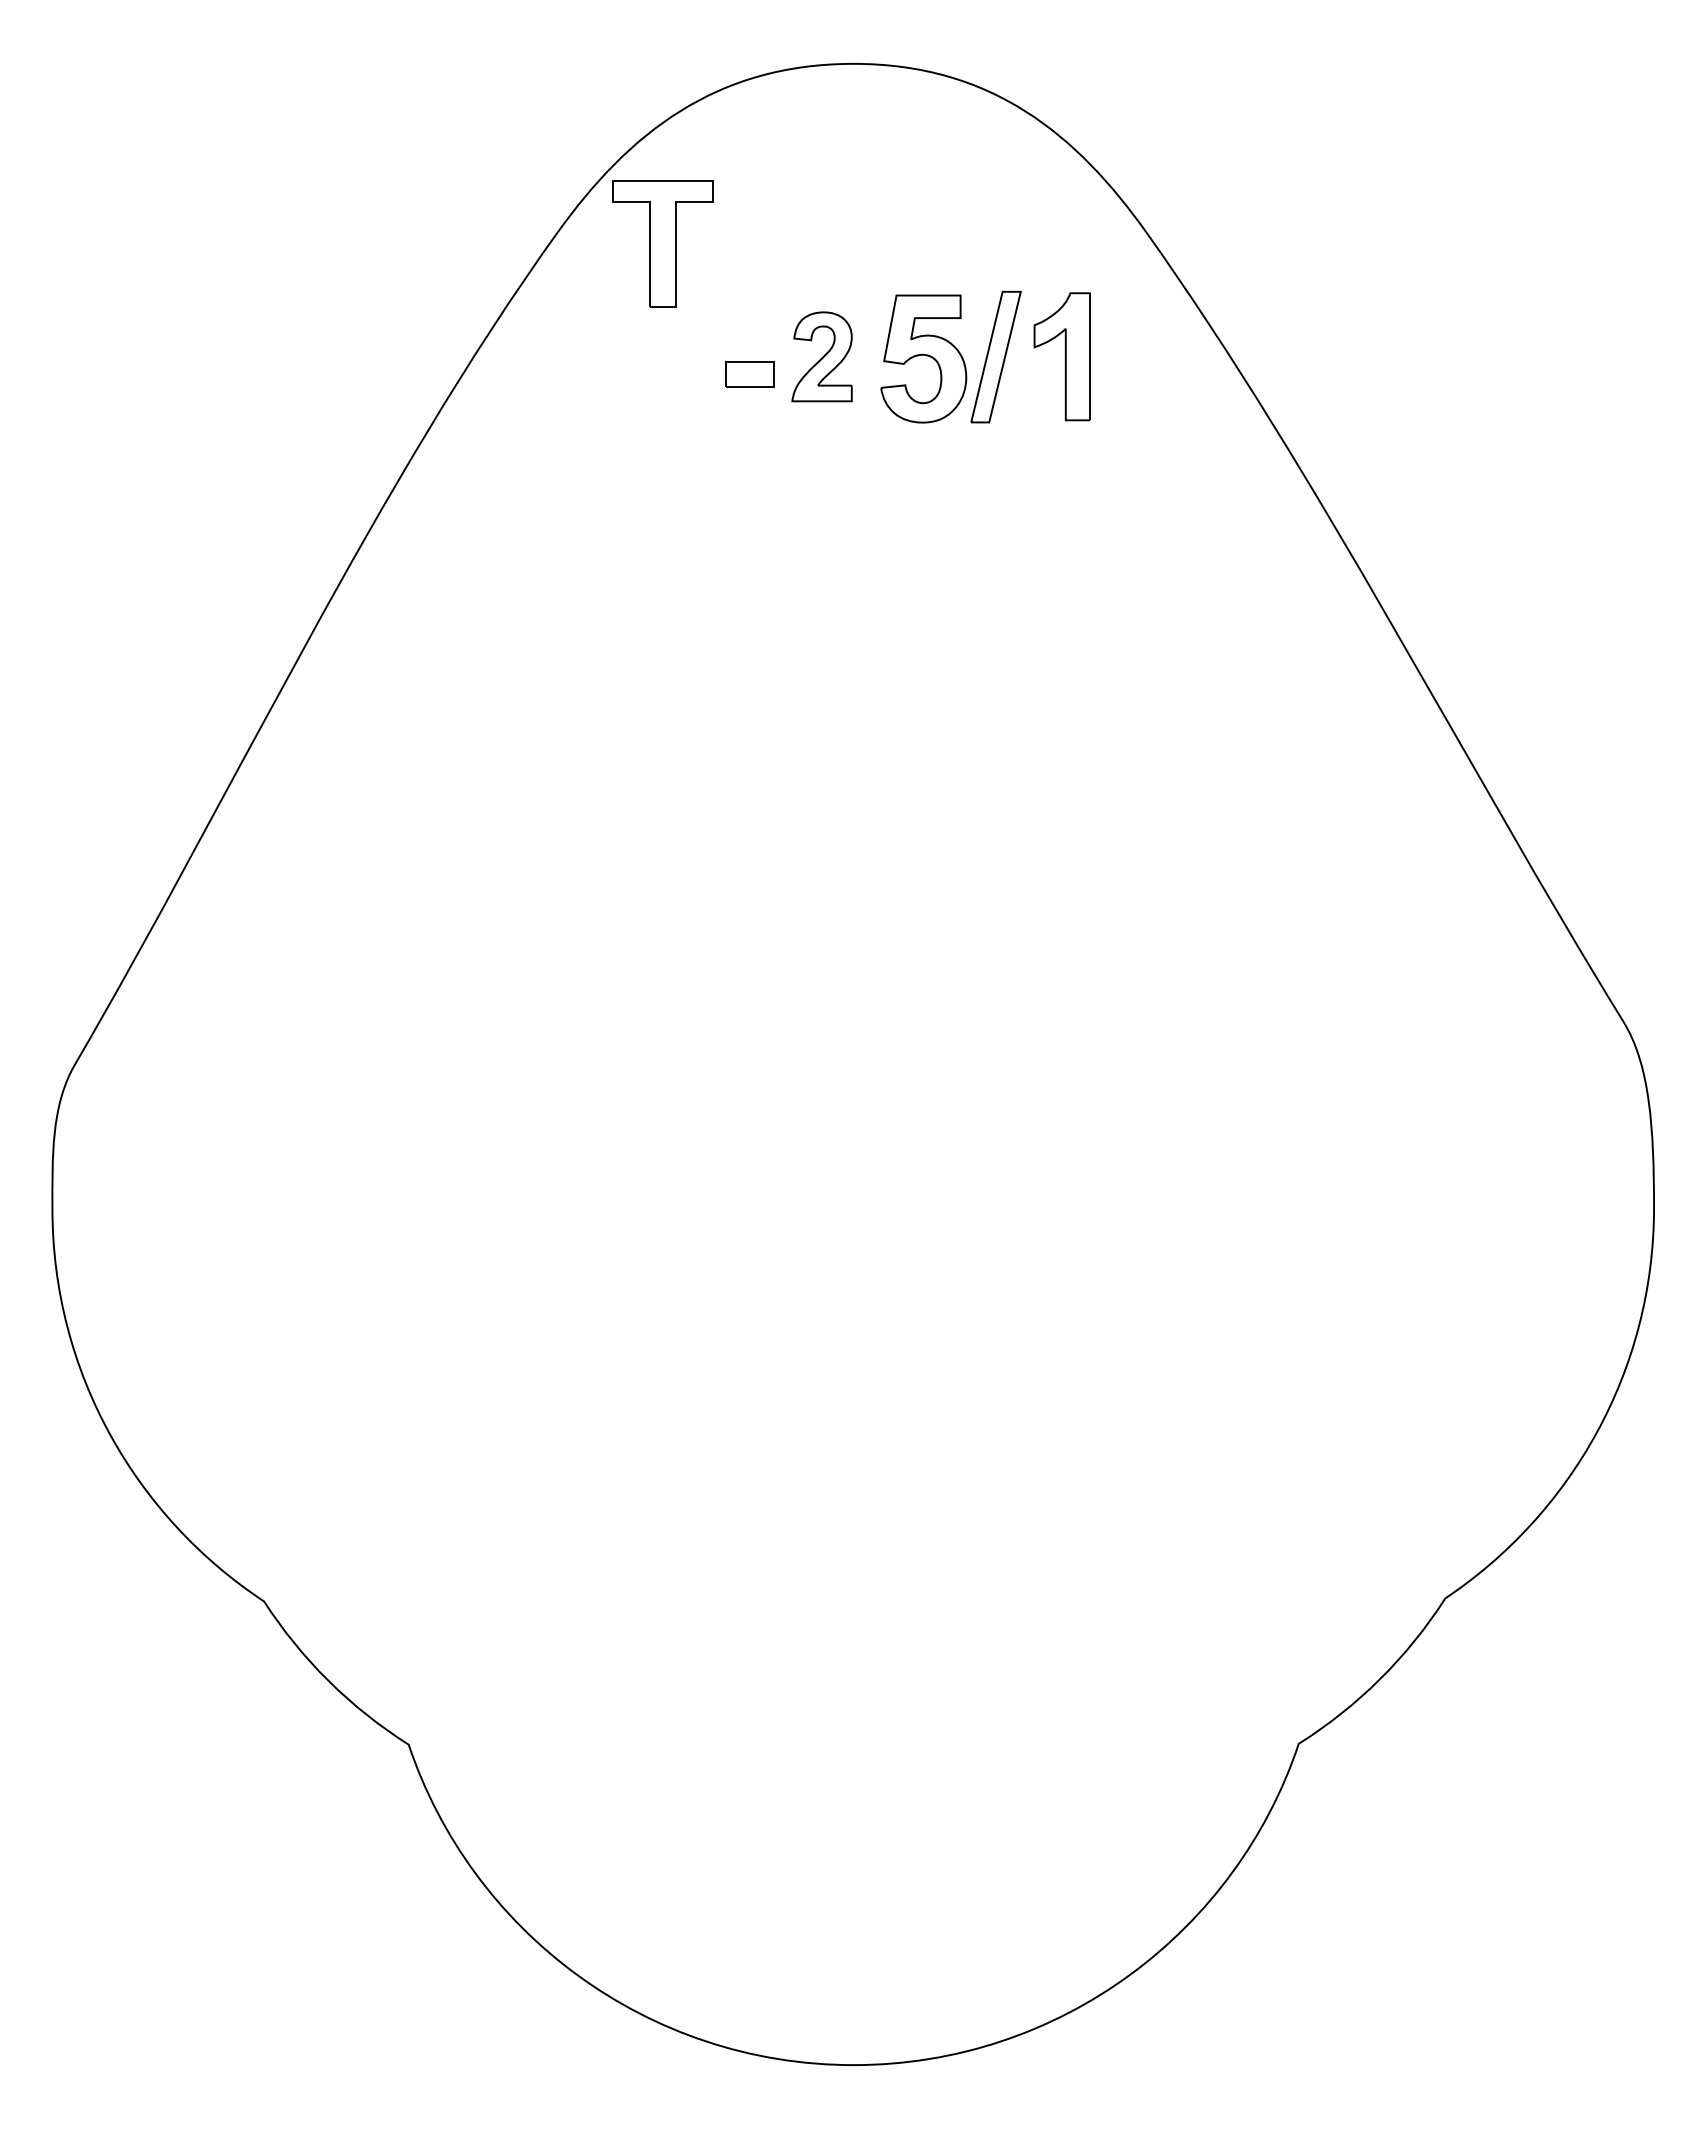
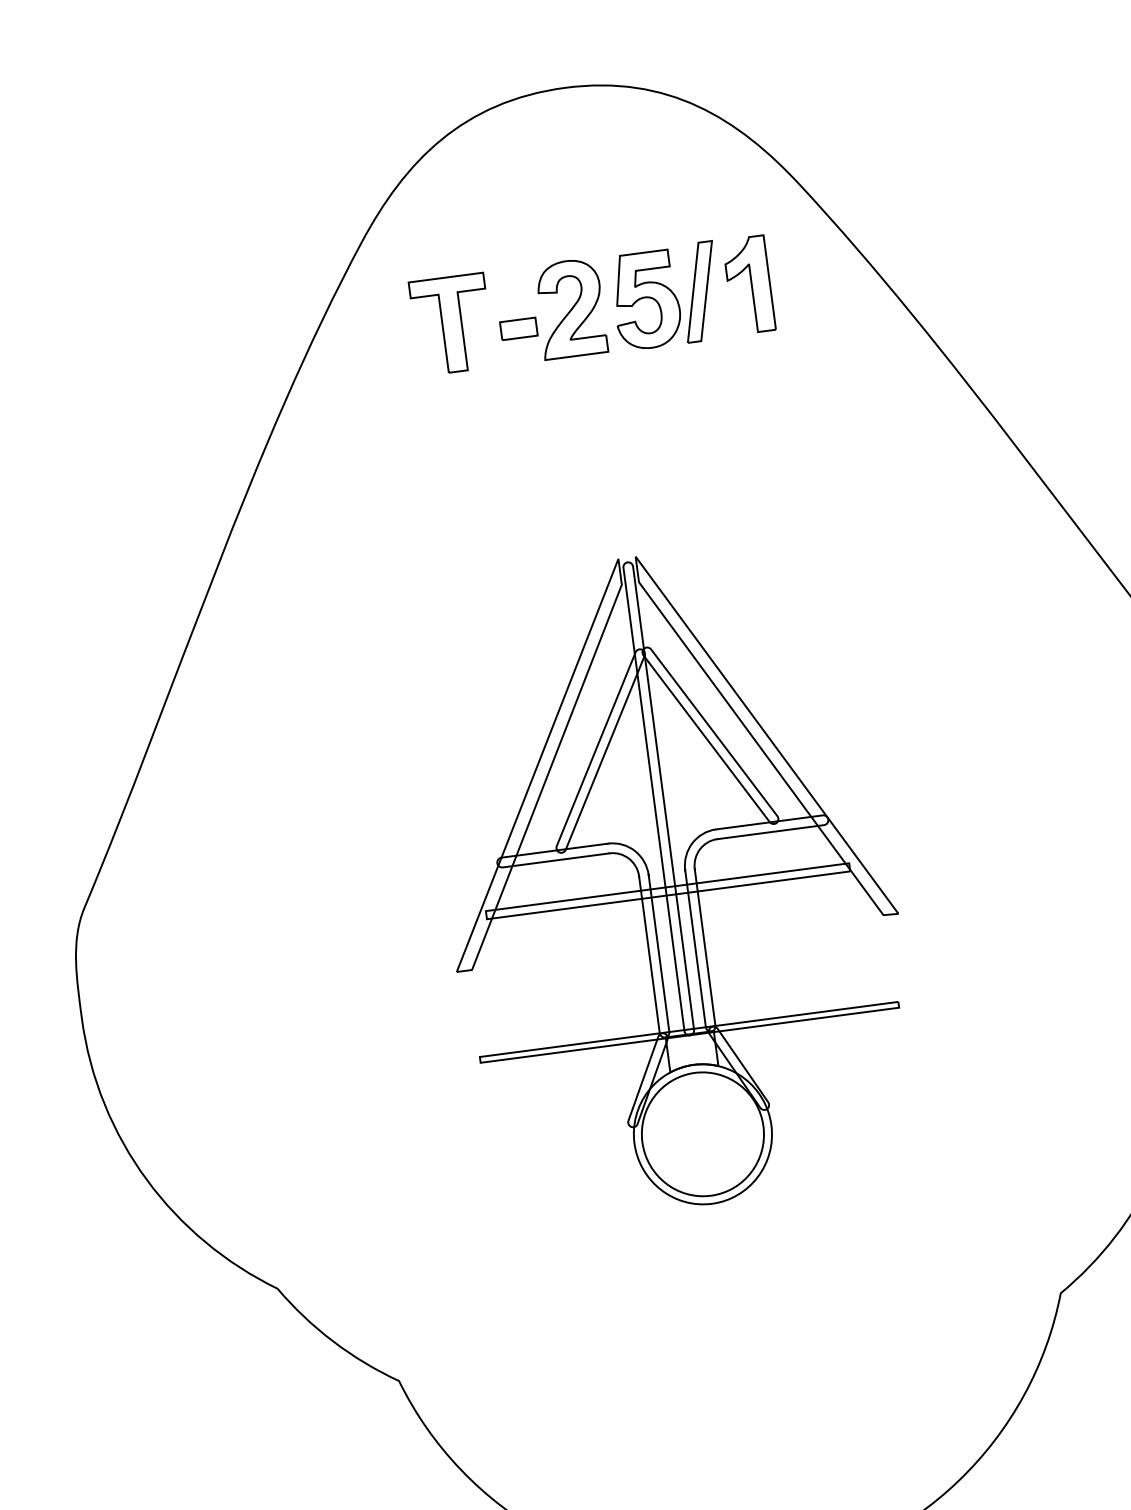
part: (662, 243) -> (451, 324), moved
part: (821, 356) -> (570, 308), size x1.43
part: (852, 1130) -> (668, 880), added

